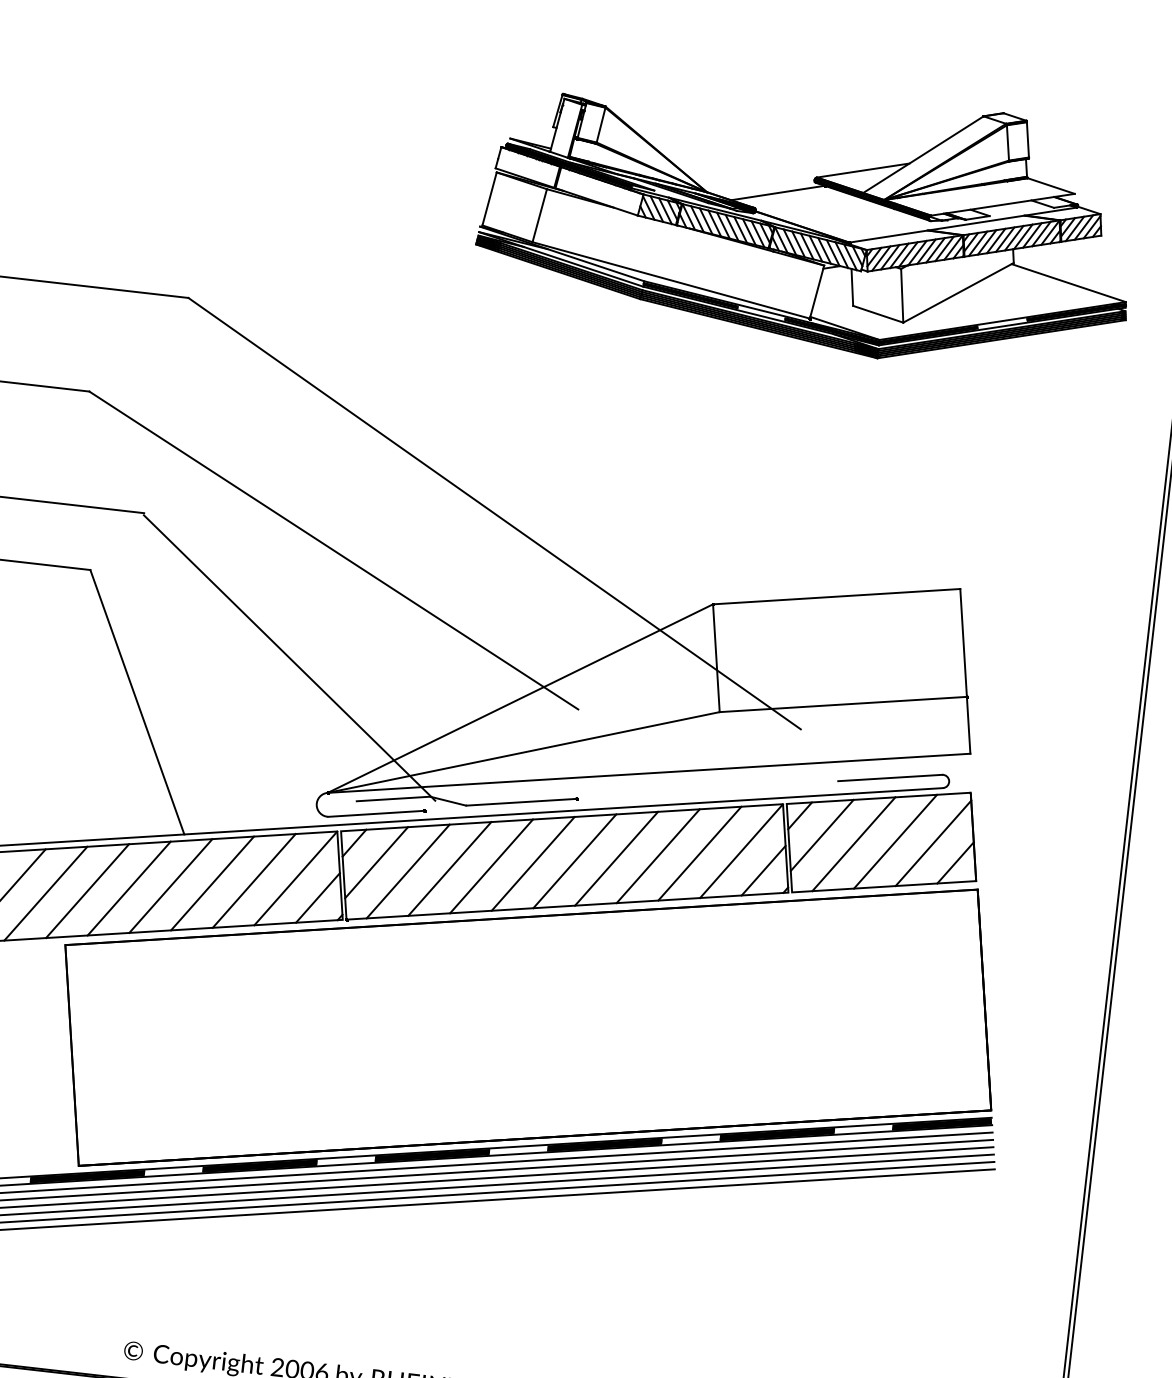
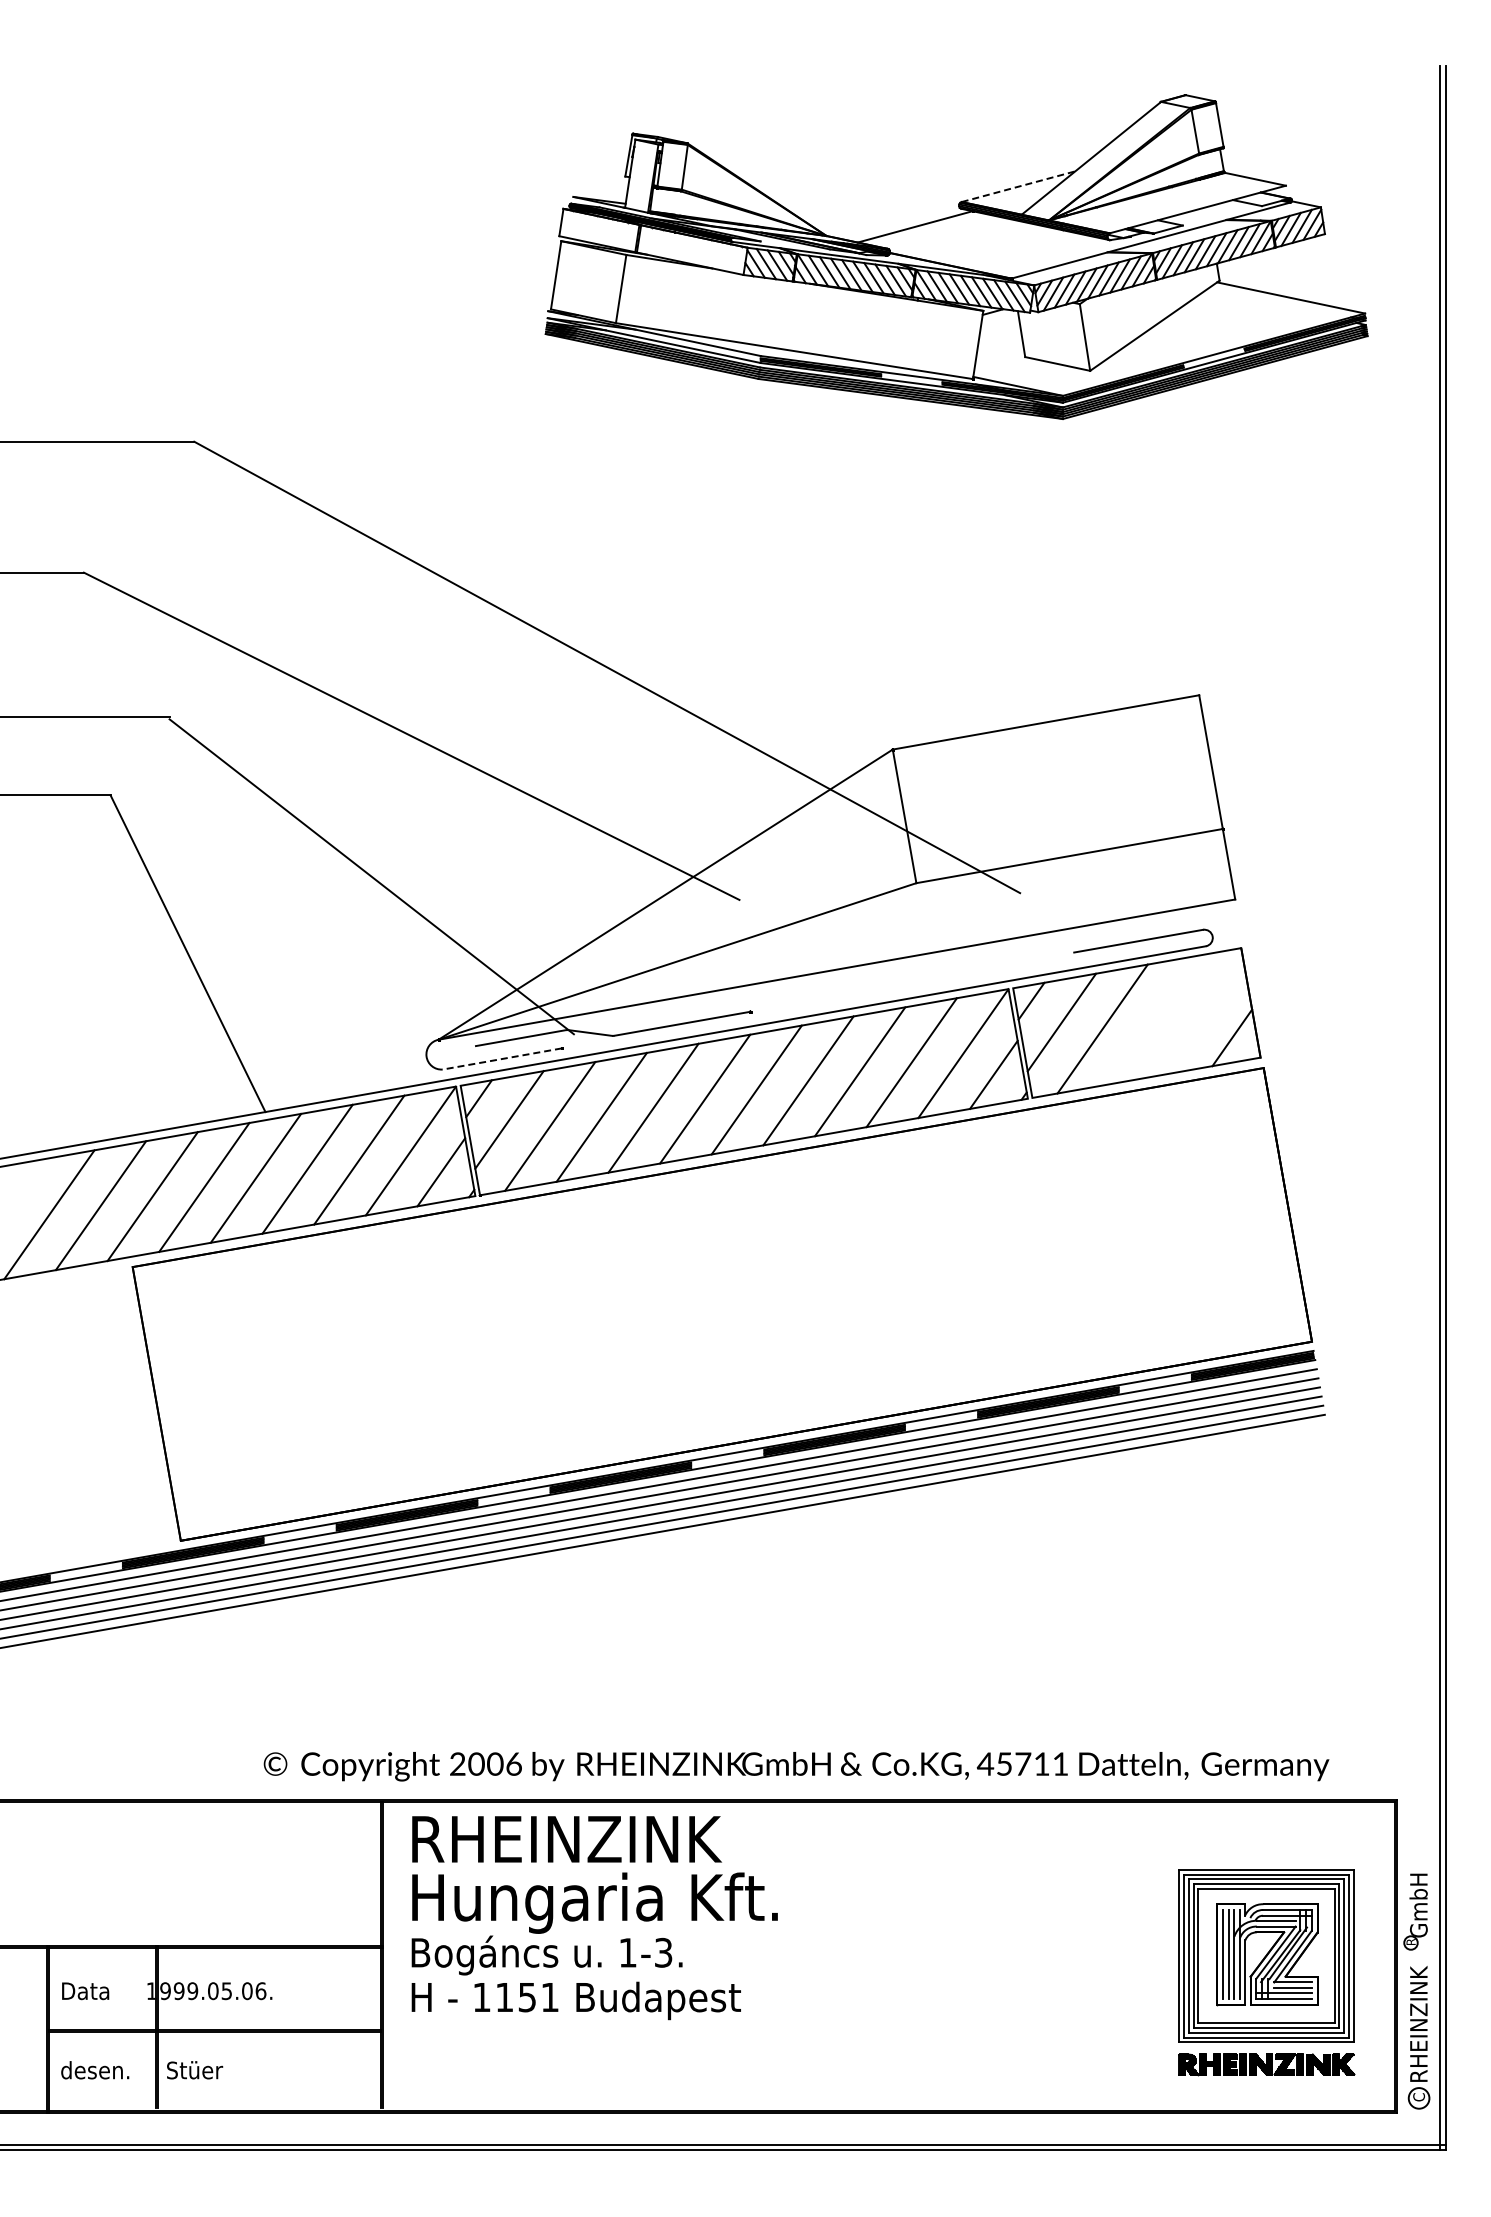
line: (863, 170) -> (1018, 186), solid -> dashed
line: (376, 813) -> (502, 1058), solid -> dashed
line: (895, 841) -> (1154, 1019), removed
line: (933, 843) -> (1201, 1016), removed

